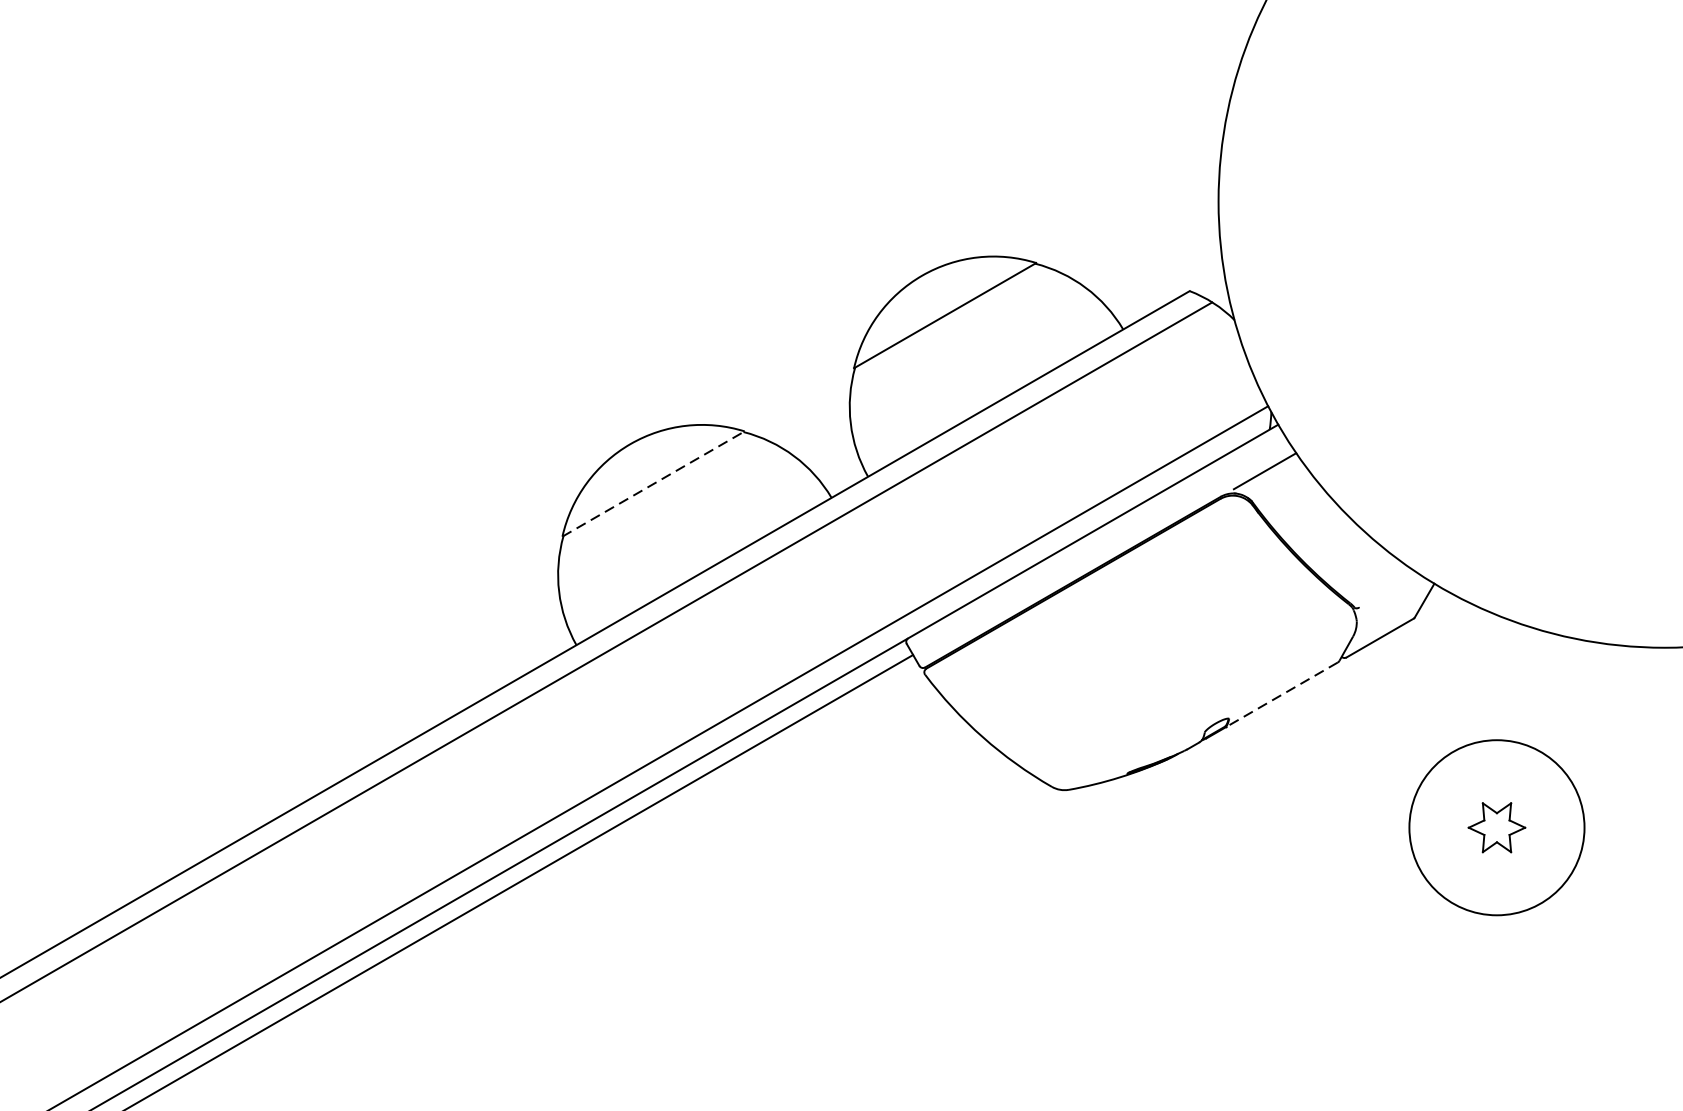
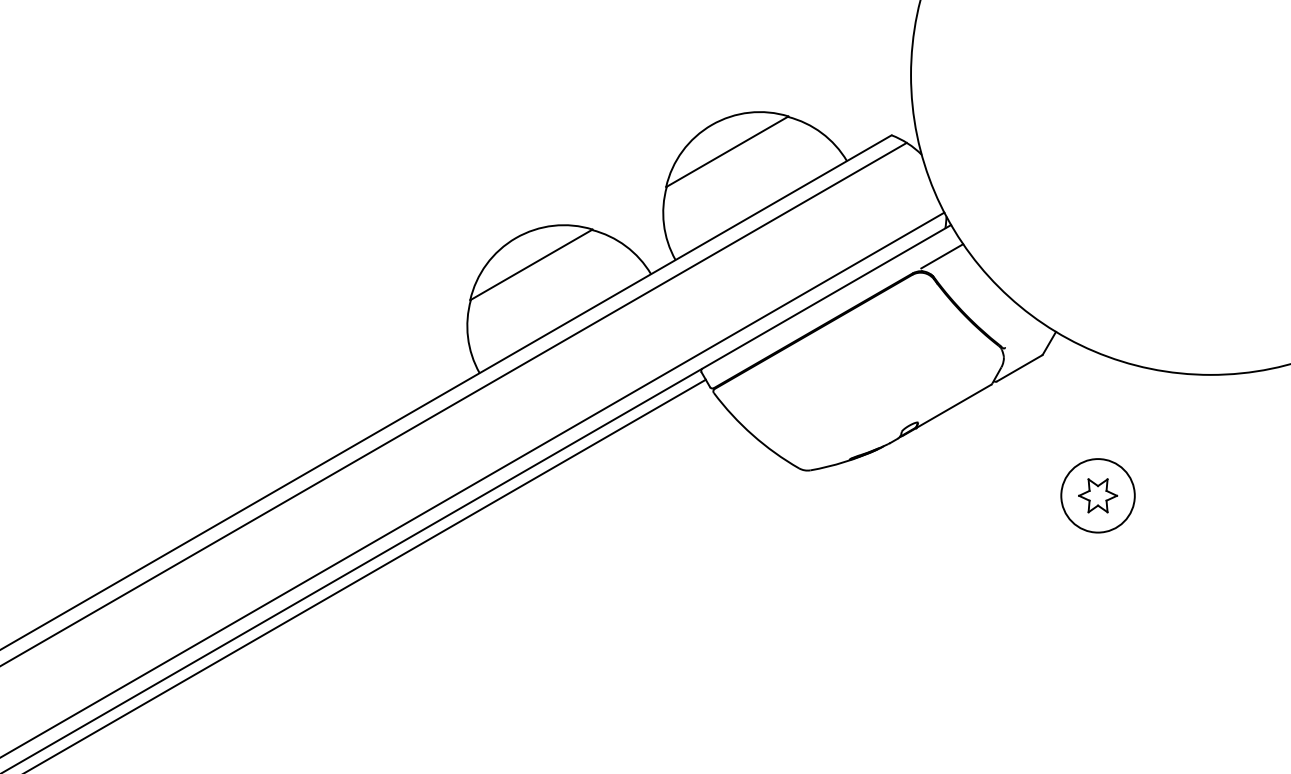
line: (653, 483) -> (531, 264), dashed -> solid
line: (1281, 694) -> (953, 406), dashed -> solid
circle: (1496, 827) -> (1097, 495), size x0.62

